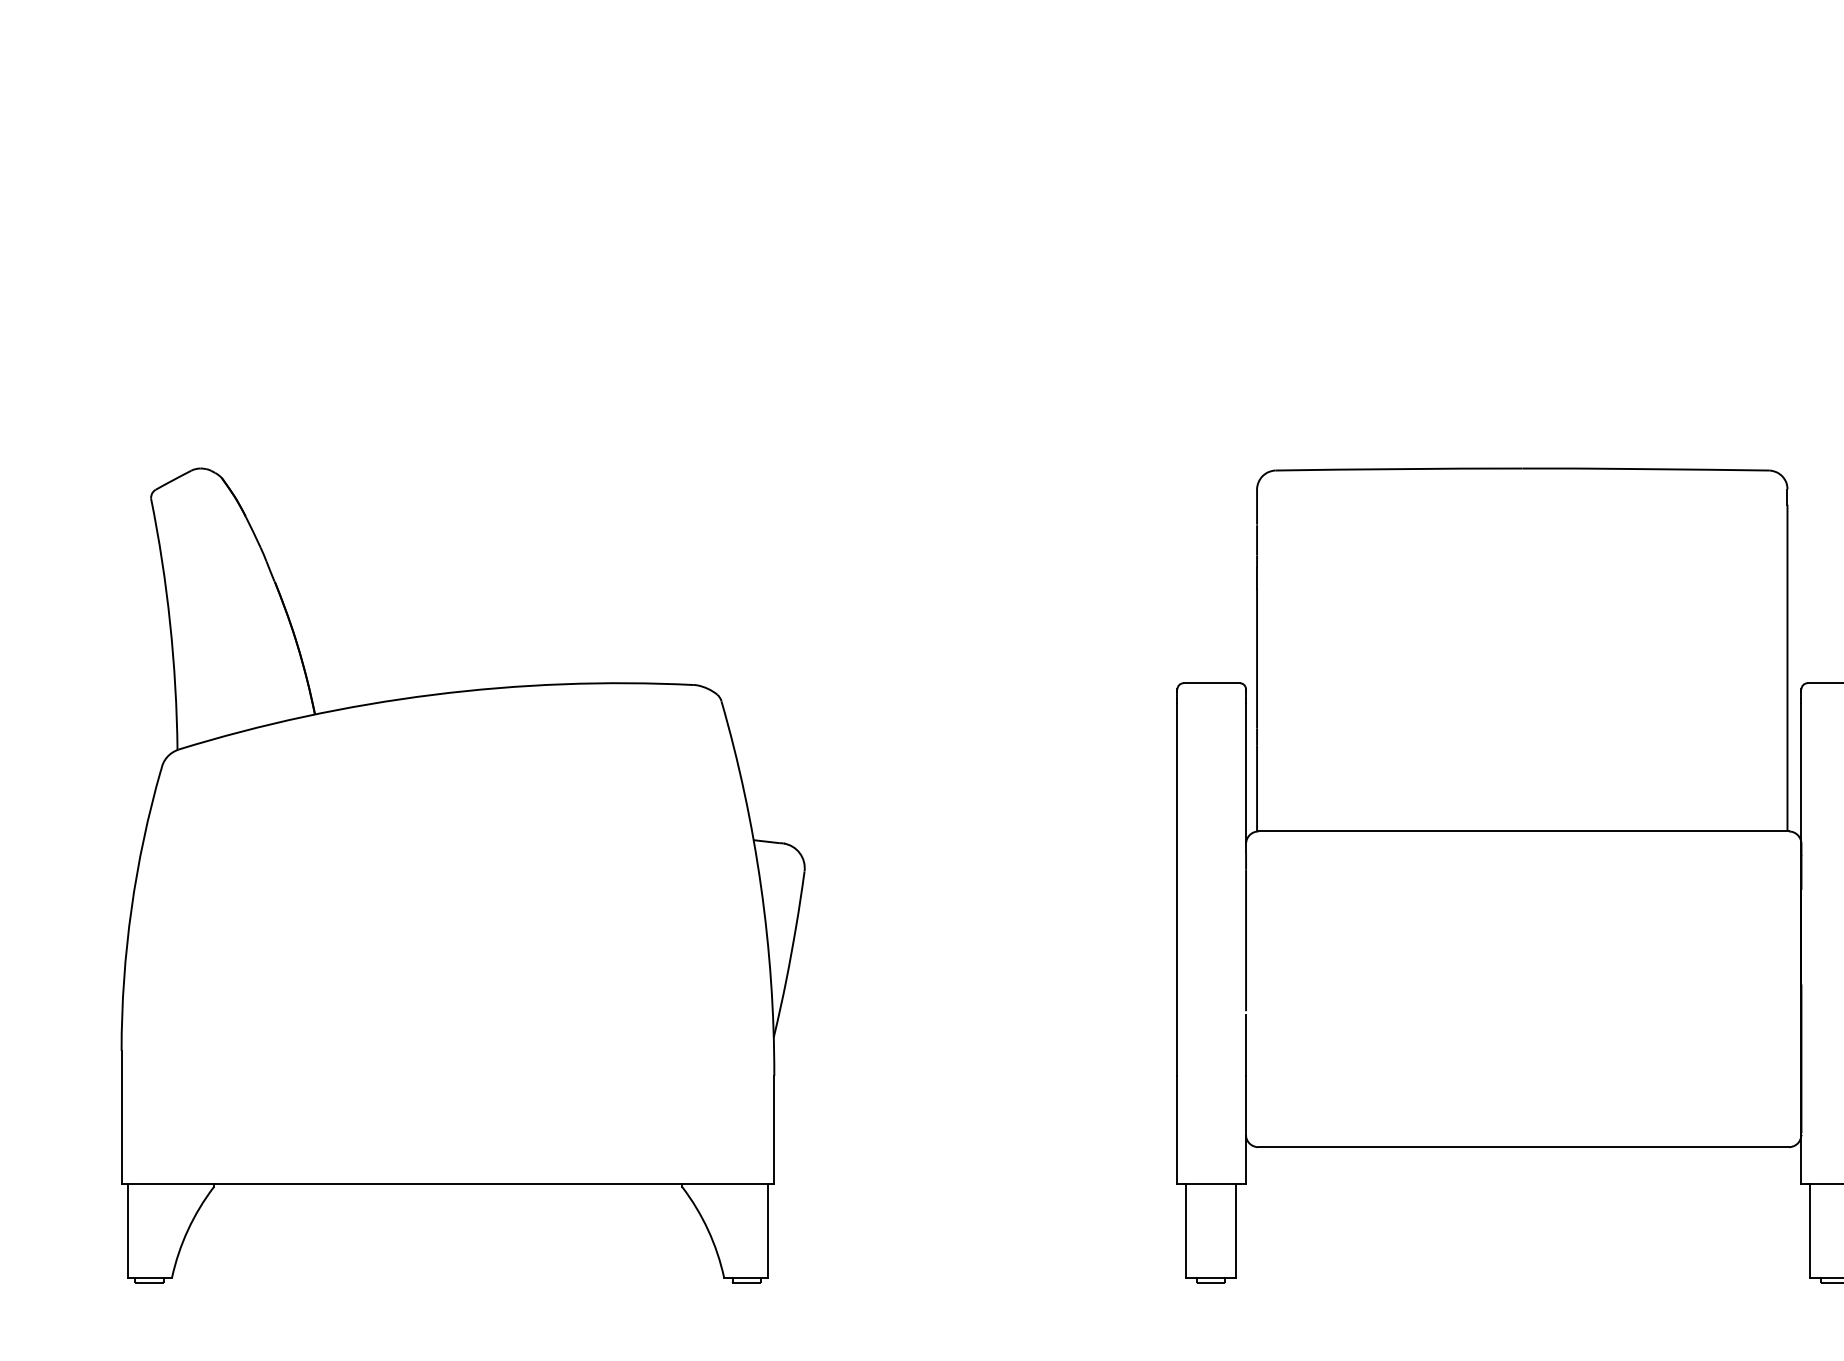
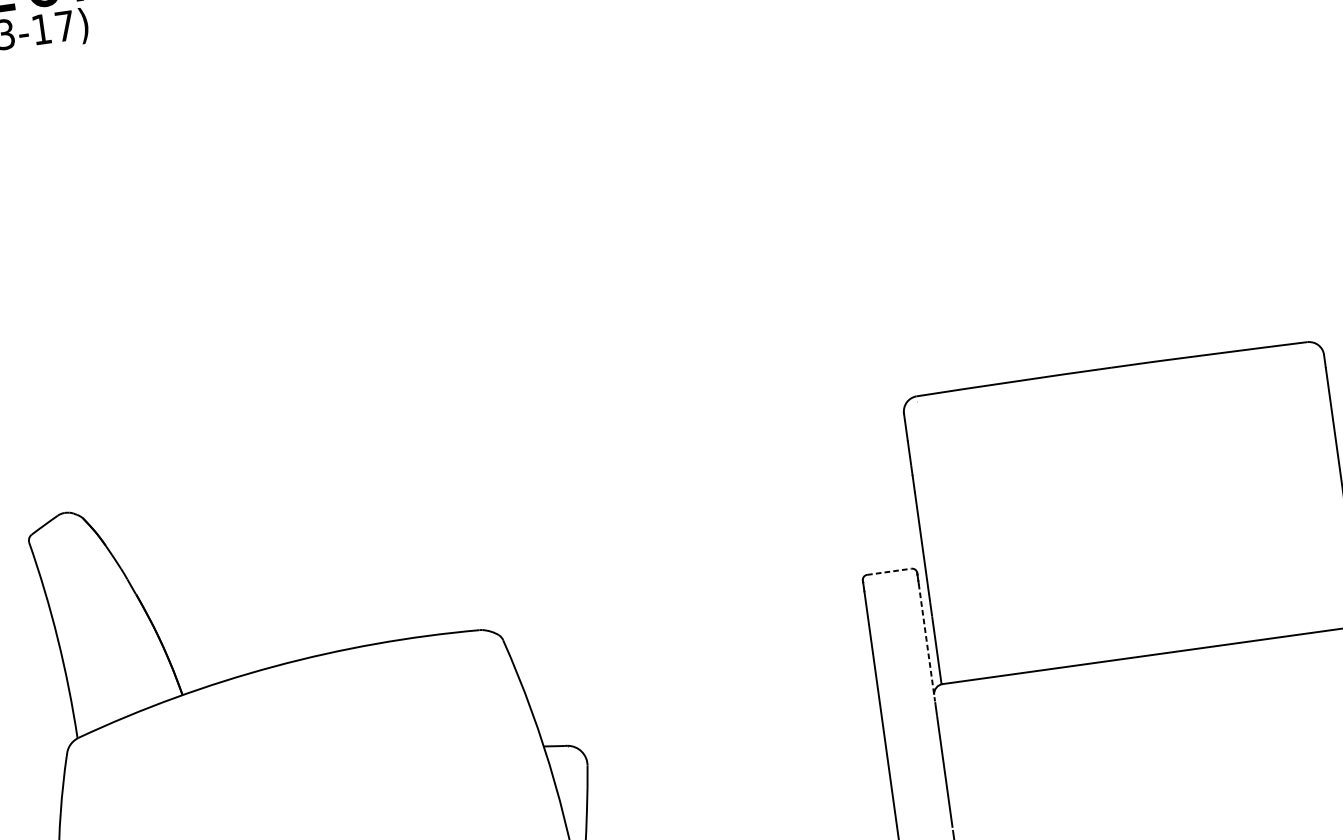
line: (1212, 683) -> (890, 571), solid -> dashed
line: (1246, 777) -> (927, 642), solid -> dashed

